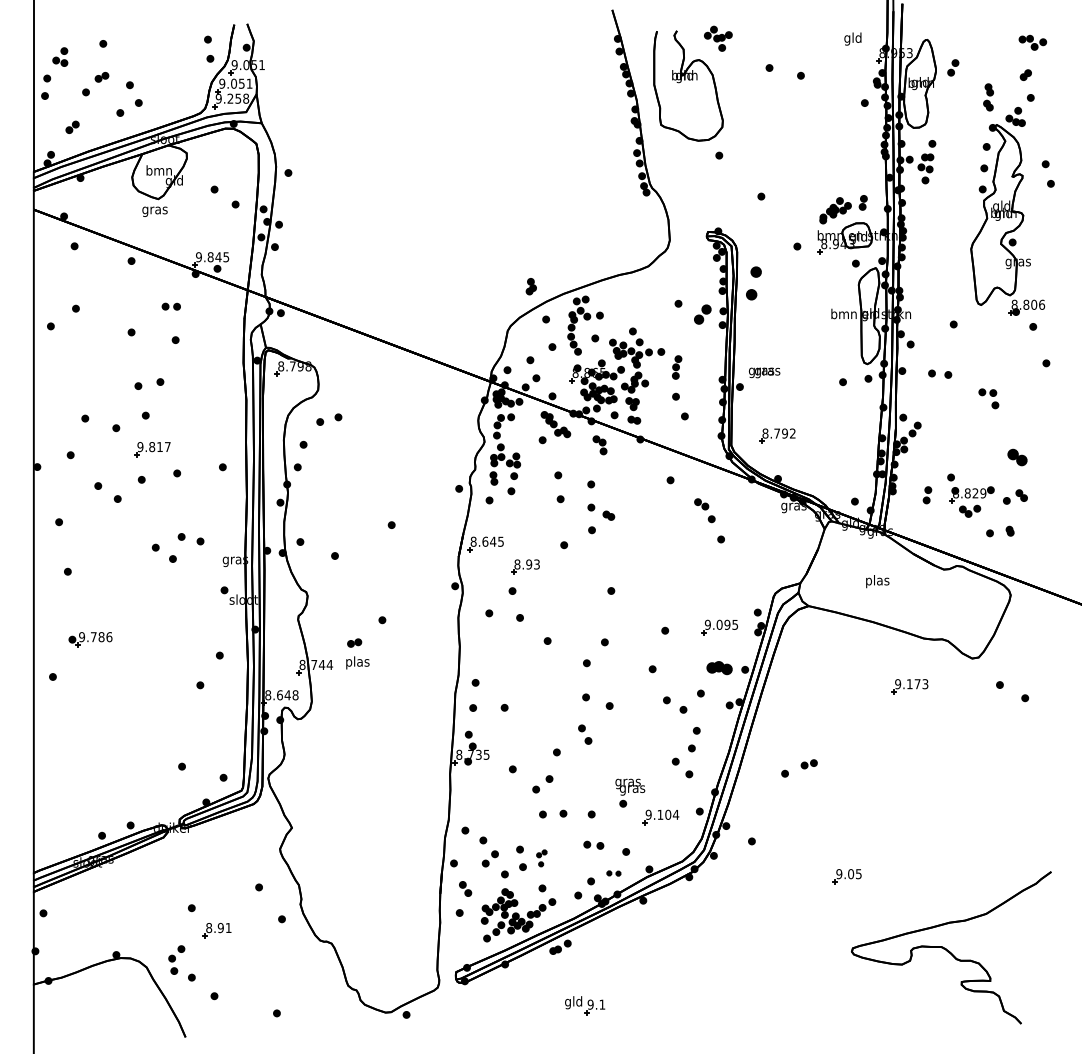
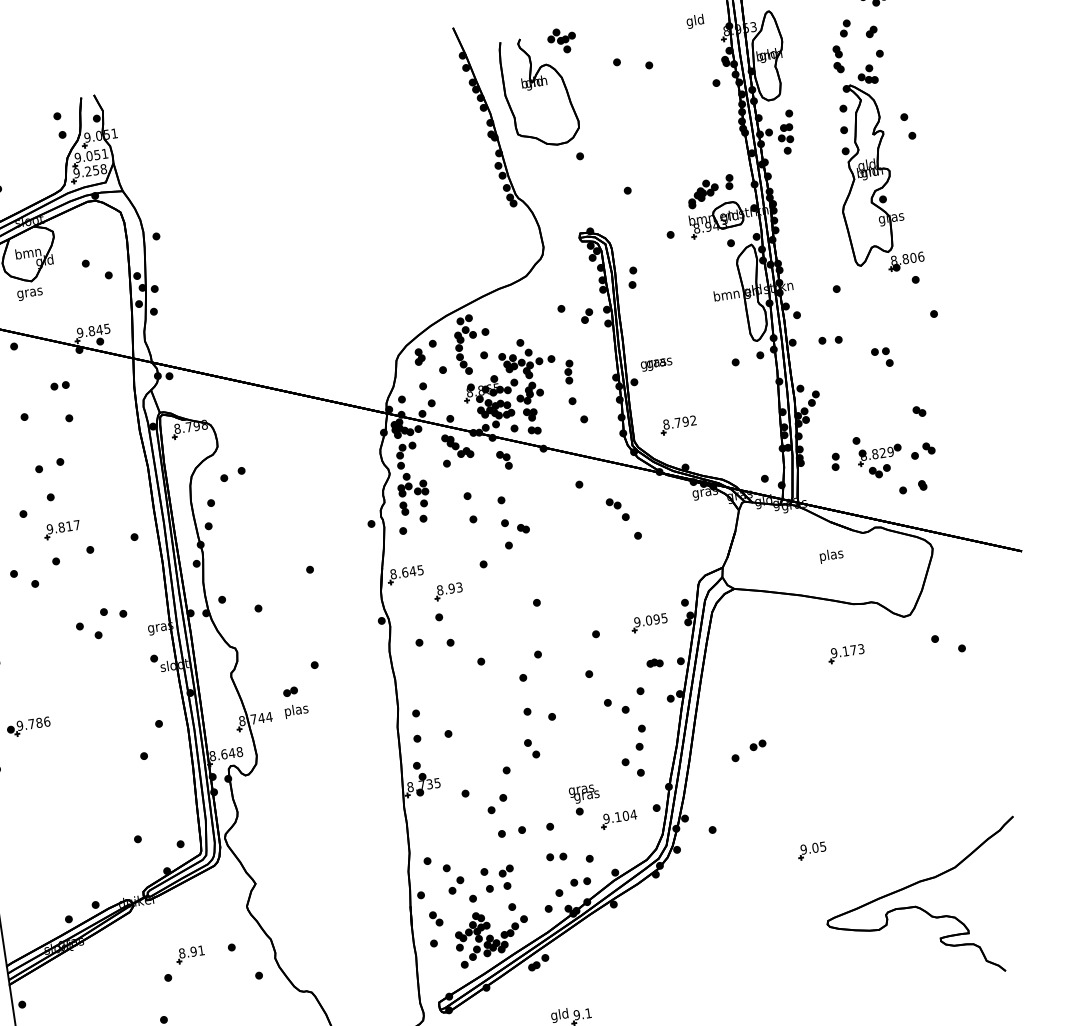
part: (953, 67) -> (845, 28), moved
part: (753, 283) -> (632, 277), size x0.62
part: (530, 286) -> (418, 356), moved
part: (702, 314) -> (586, 315), size x0.71
part: (1017, 457) -> (919, 411), size x0.62
text: (877, 581) -> (831, 555), moved
part: (718, 667) -> (654, 662), size x0.62
part: (541, 858) -> (506, 877), size x1.43
part: (613, 873) -> (580, 881), size x1.43
part: (216, 930) -> (189, 954), moved

